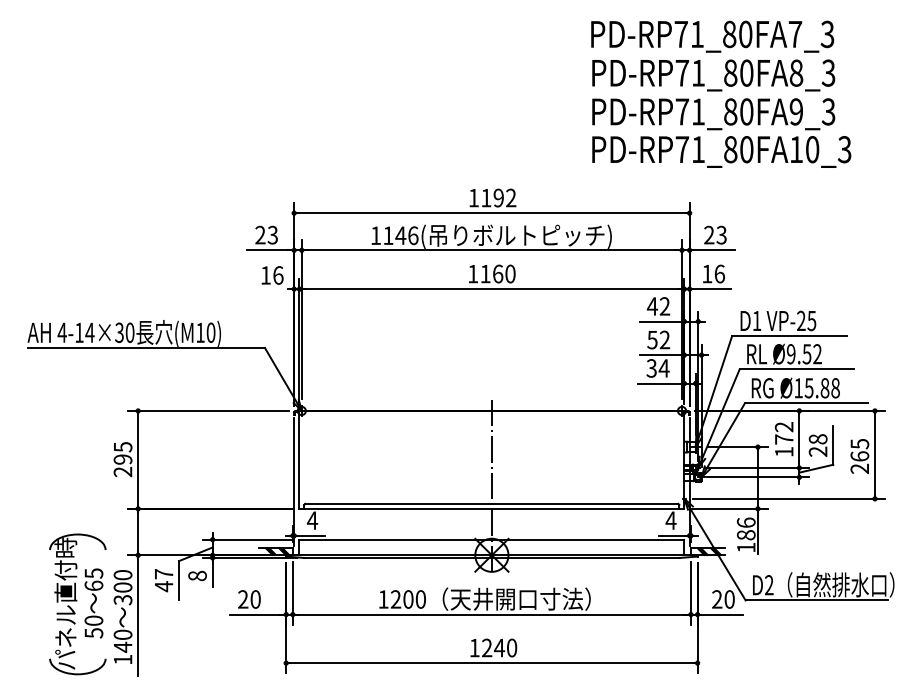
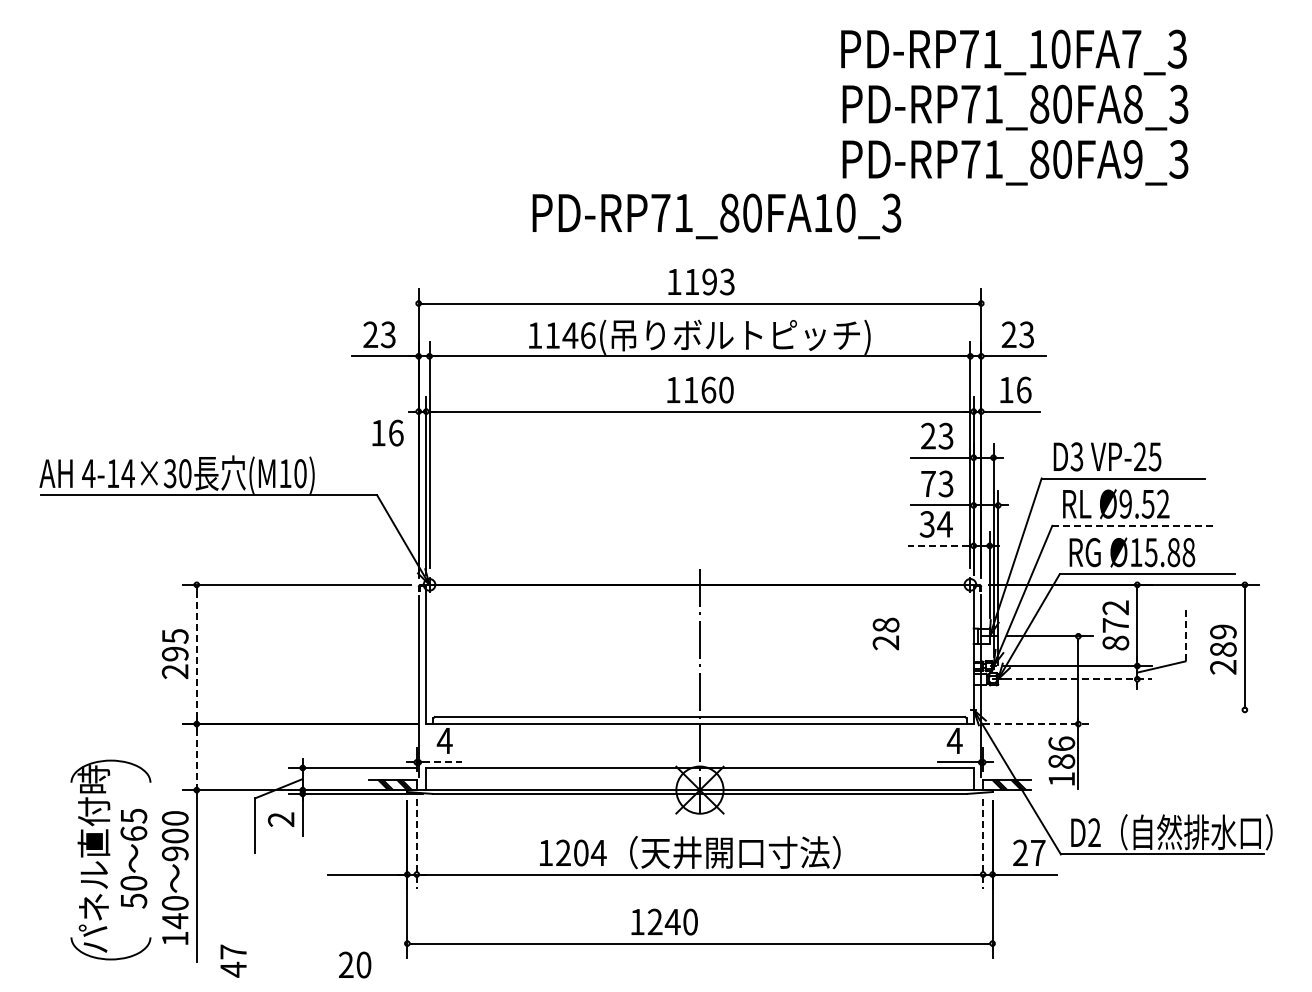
text: (729, 33) -> (1037, 48), PD-RP71_80FA7_3 -> PD-RP71_10FA7_3
text: (721, 152) -> (716, 216), moved
text: (510, 198) -> (726, 282), 1192 -> 1193
text: (272, 275) -> (387, 432), moved
text: (658, 305) -> (936, 435), 42 -> 23
text: (756, 320) -> (1076, 456), D1 -> D3
text: (658, 340) -> (936, 484), 52 -> 73
line: (797, 369) -> (1134, 525), solid -> dashed
line: (659, 383) -> (938, 545), solid -> dashed
text: (817, 445) -> (885, 633), moved
line: (833, 445) -> (1185, 633), solid -> dashed
text: (859, 450) -> (1223, 640), 265 -> 289
text: (784, 451) -> (1115, 642), 172 -> 872
line: (137, 459) -> (196, 654), solid -> dashed
line: (758, 477) -> (1078, 679), solid -> dashed
line: (788, 498) -> (1122, 709), removed
line: (729, 509) -> (1037, 724), solid -> dashed
line: (137, 532) -> (196, 757), solid -> dashed
line: (311, 535) -> (443, 762), solid -> dashed
text: (197, 575) -> (280, 819), 8 -> 2
text: (163, 580) -> (233, 960), moved
line: (292, 592) -> (416, 843), solid -> dashed
line: (691, 592) -> (983, 843), solid -> dashed
text: (123, 599) -> (175, 853), 300 -> 900
text: (249, 599) -> (355, 964), moved
text: (420, 599) -> (598, 852), 1200 -> 1204
text: (729, 599) -> (1038, 852), 20 -> 27
text: (493, 647) -> (664, 921), moved

